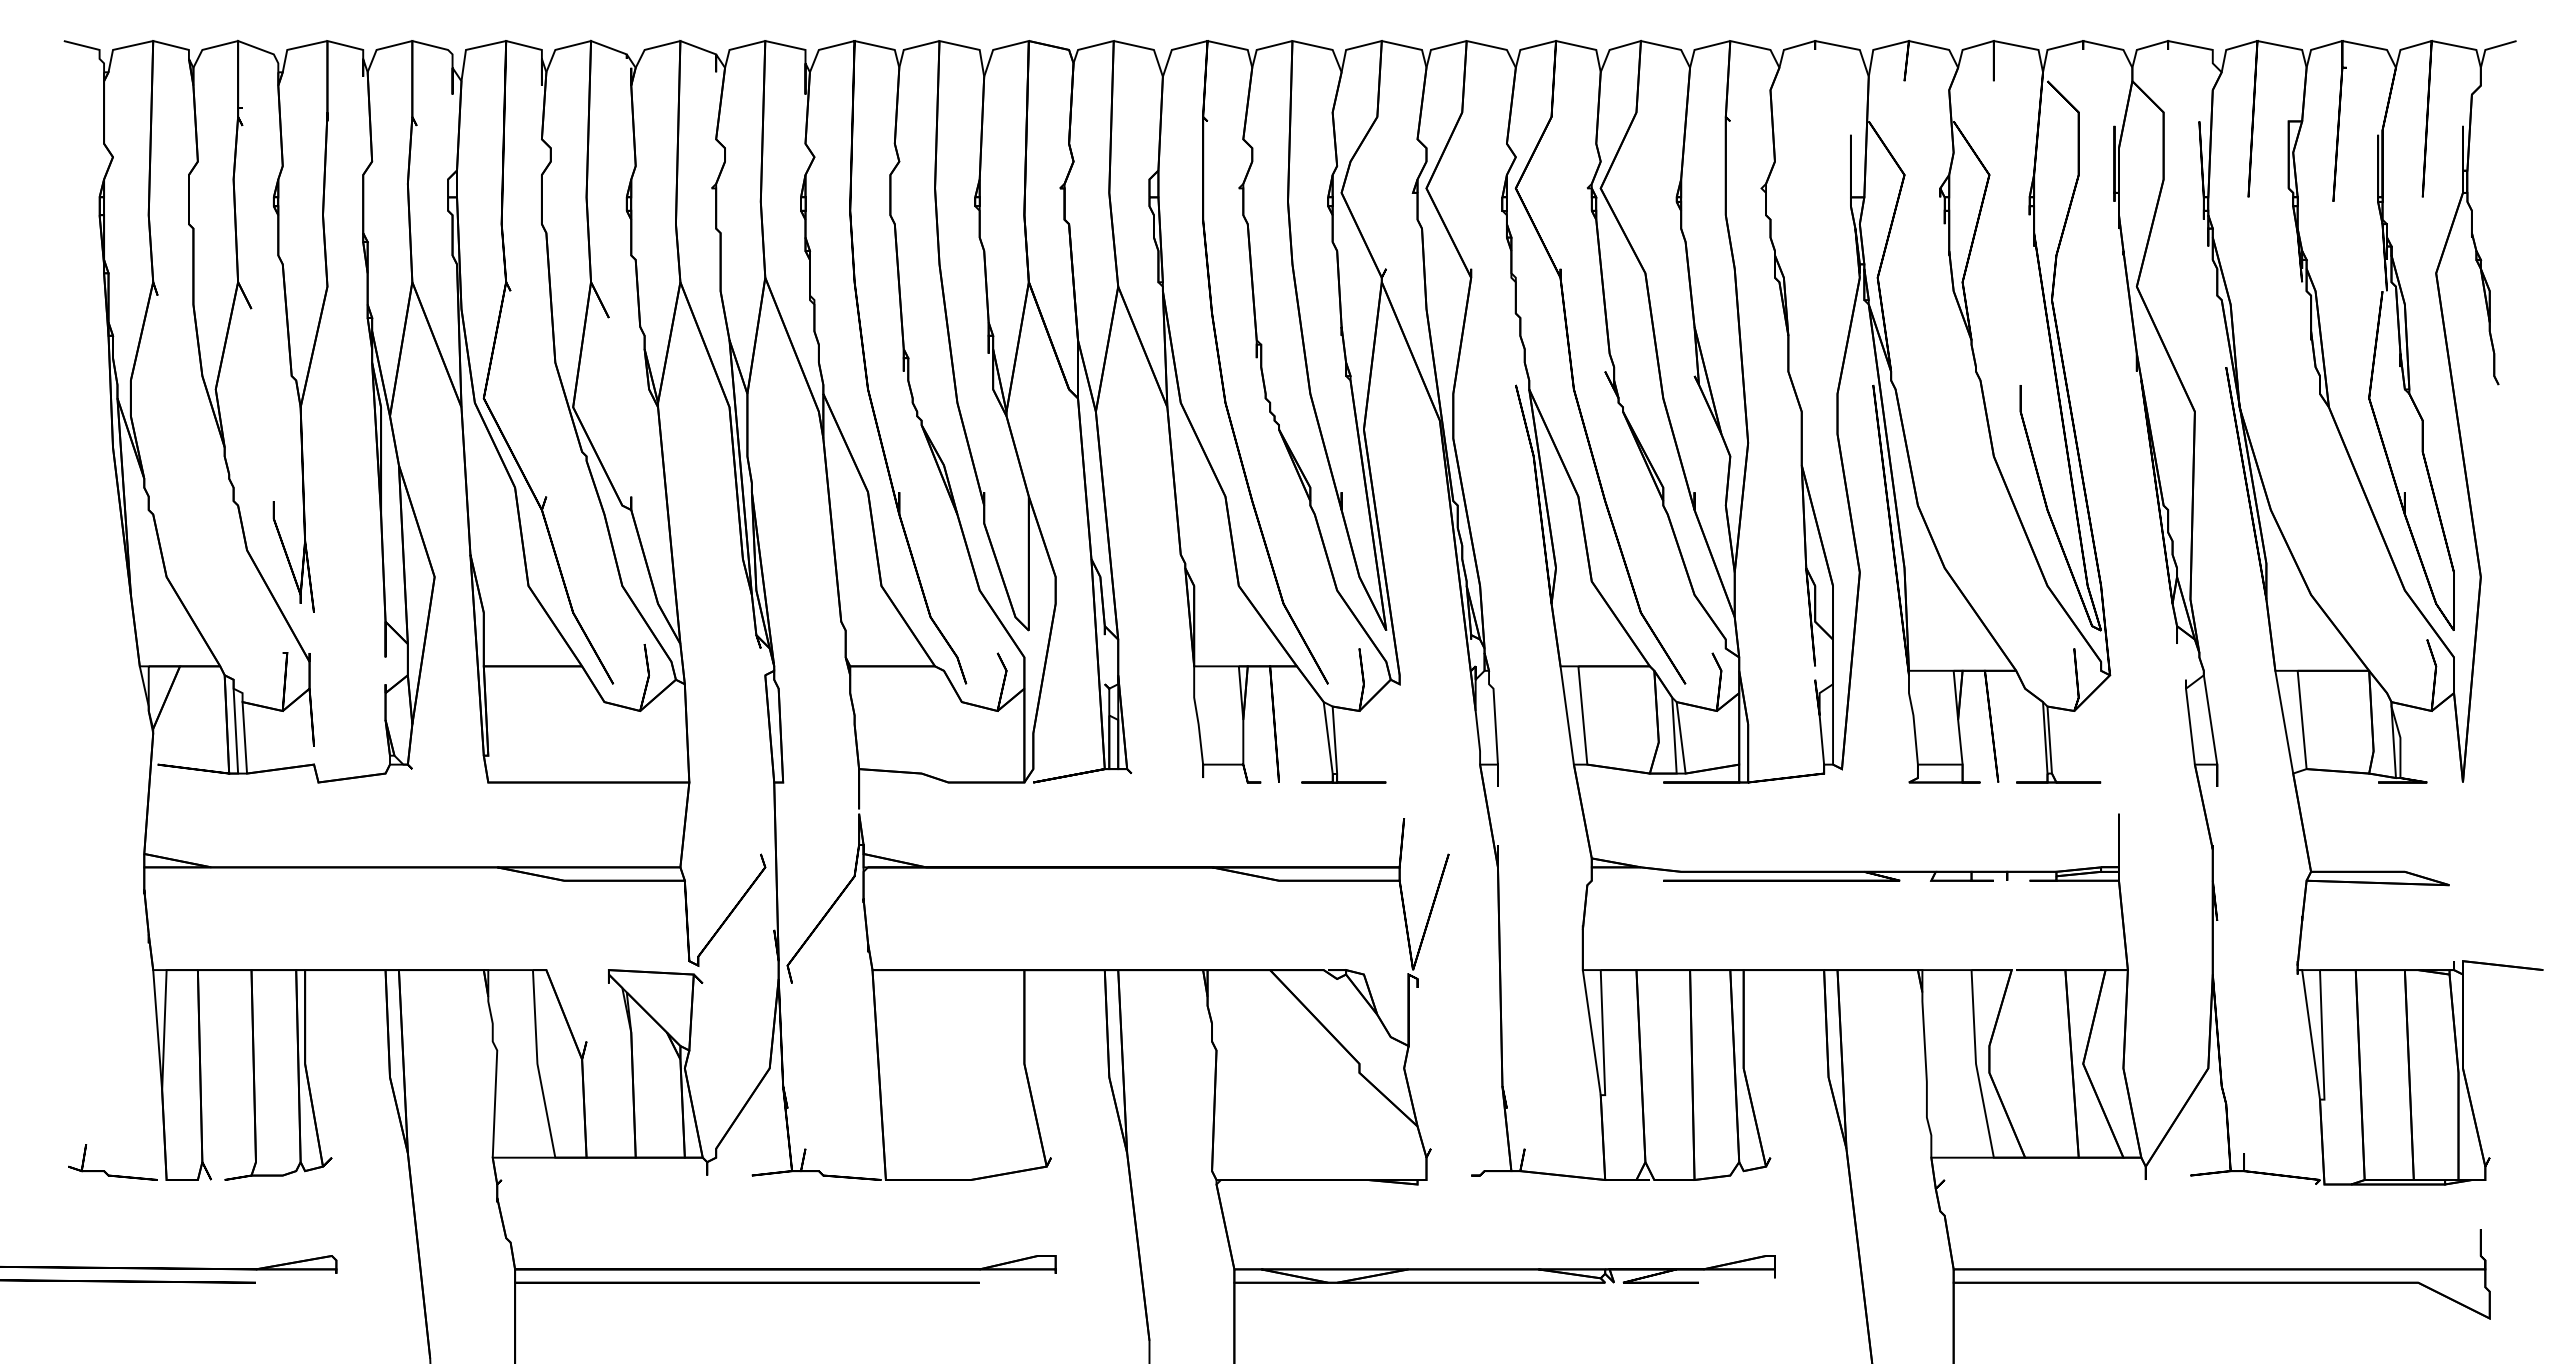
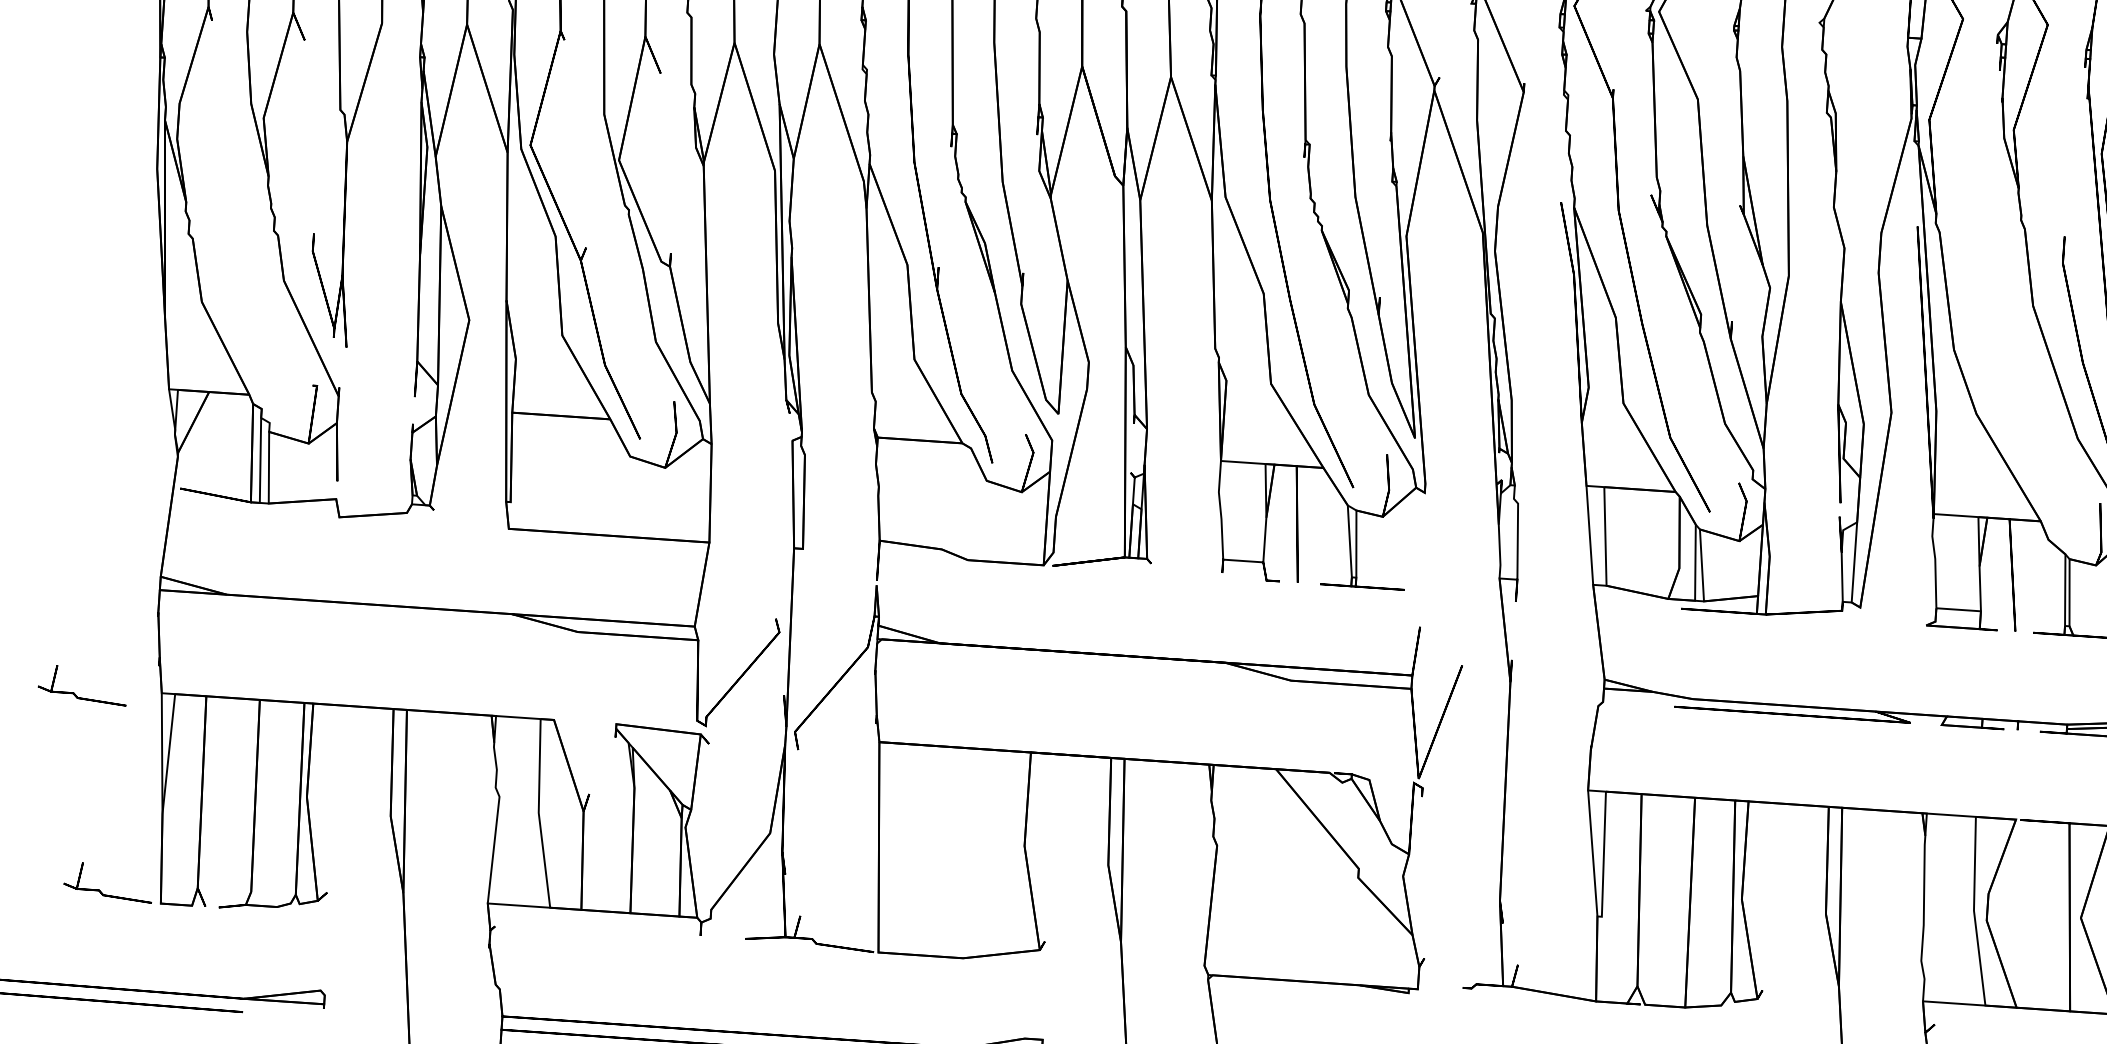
part: (65, 975) -> (73, 692), added

